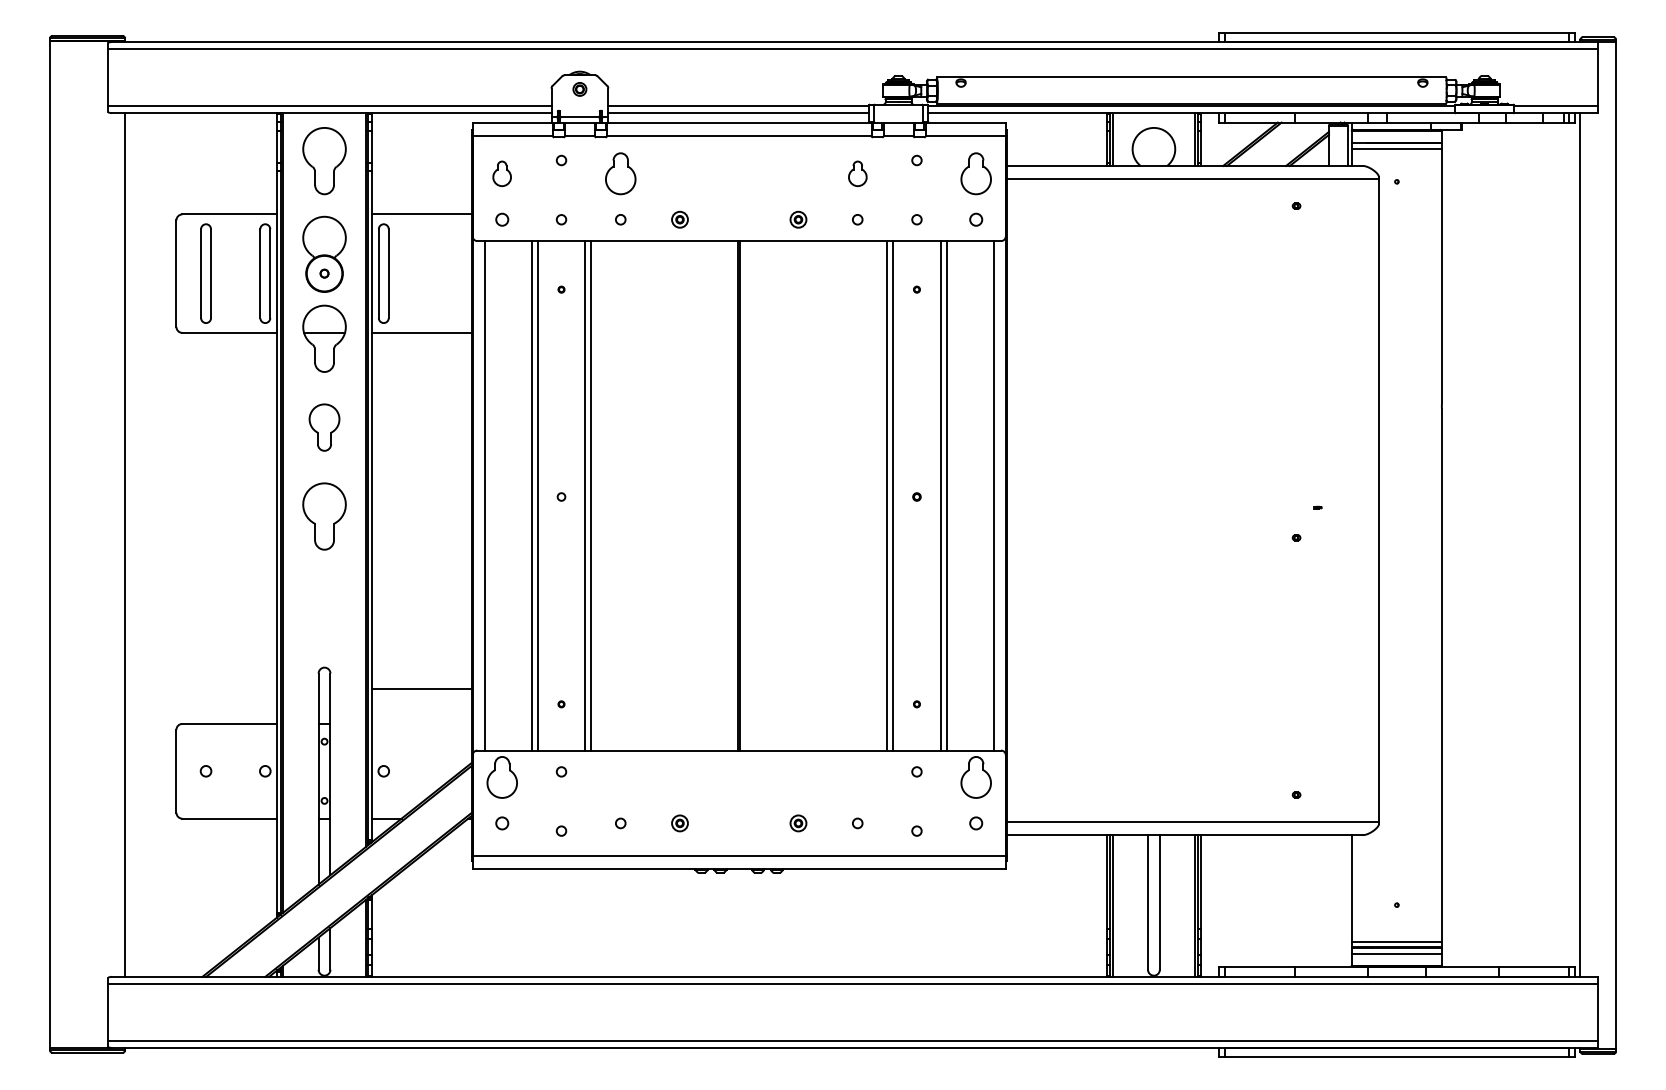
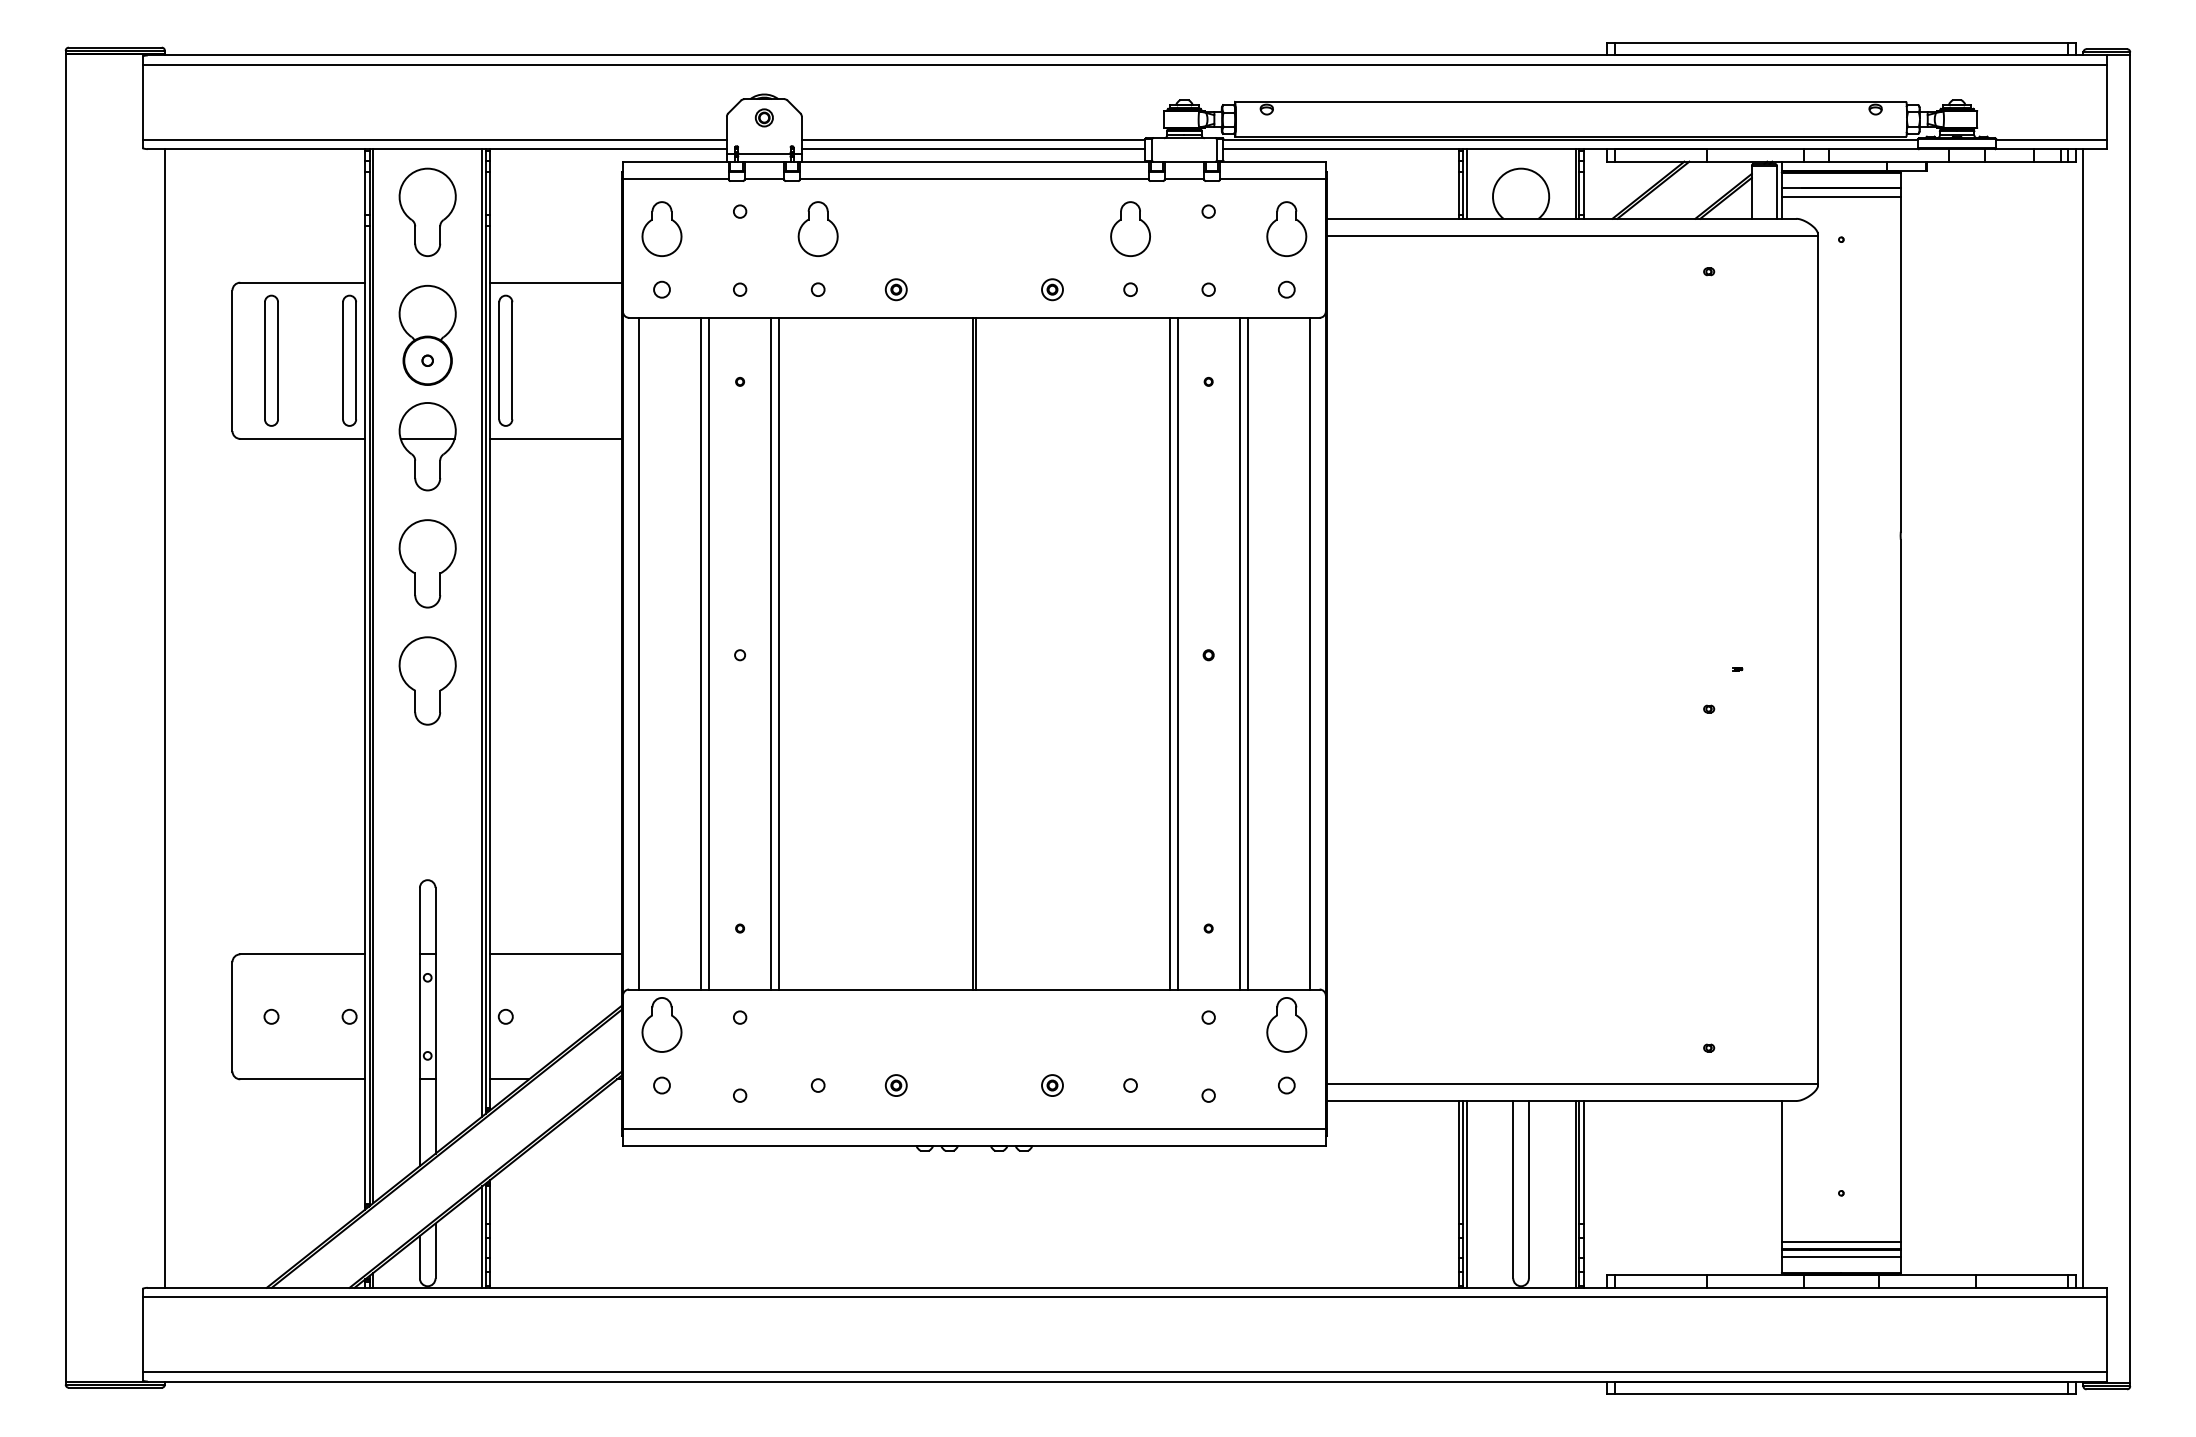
part: (501, 173) -> (660, 228), size x1.67
part: (857, 173) -> (1130, 228), size x1.67
part: (324, 427) -> (427, 563), size x1.43
line: (421, 688) -> (555, 953), moved

